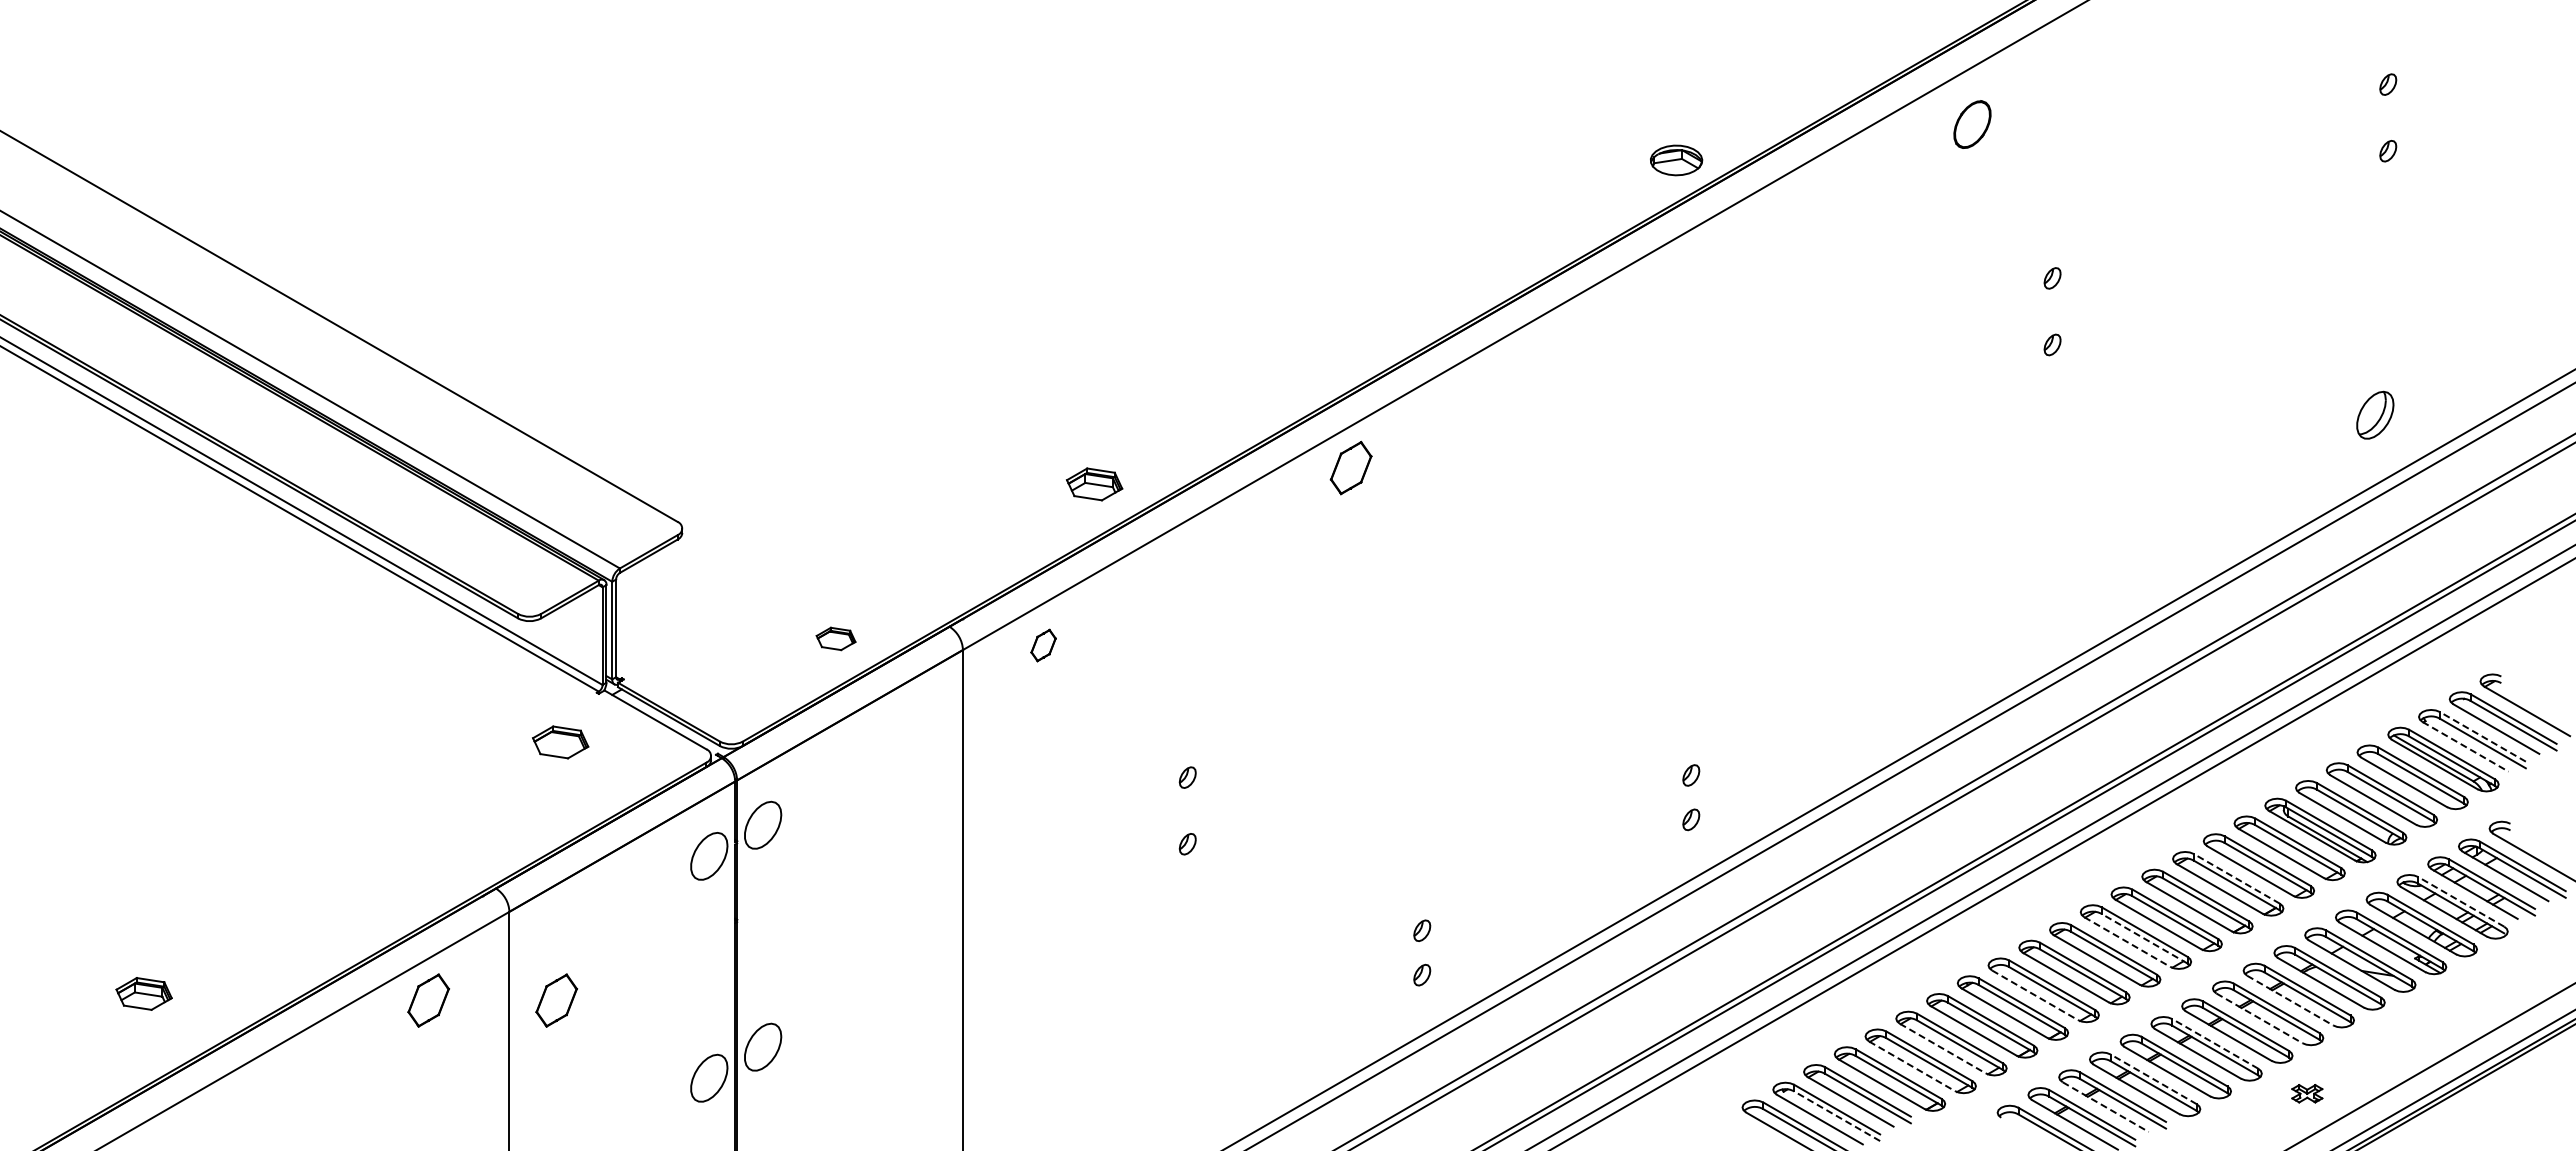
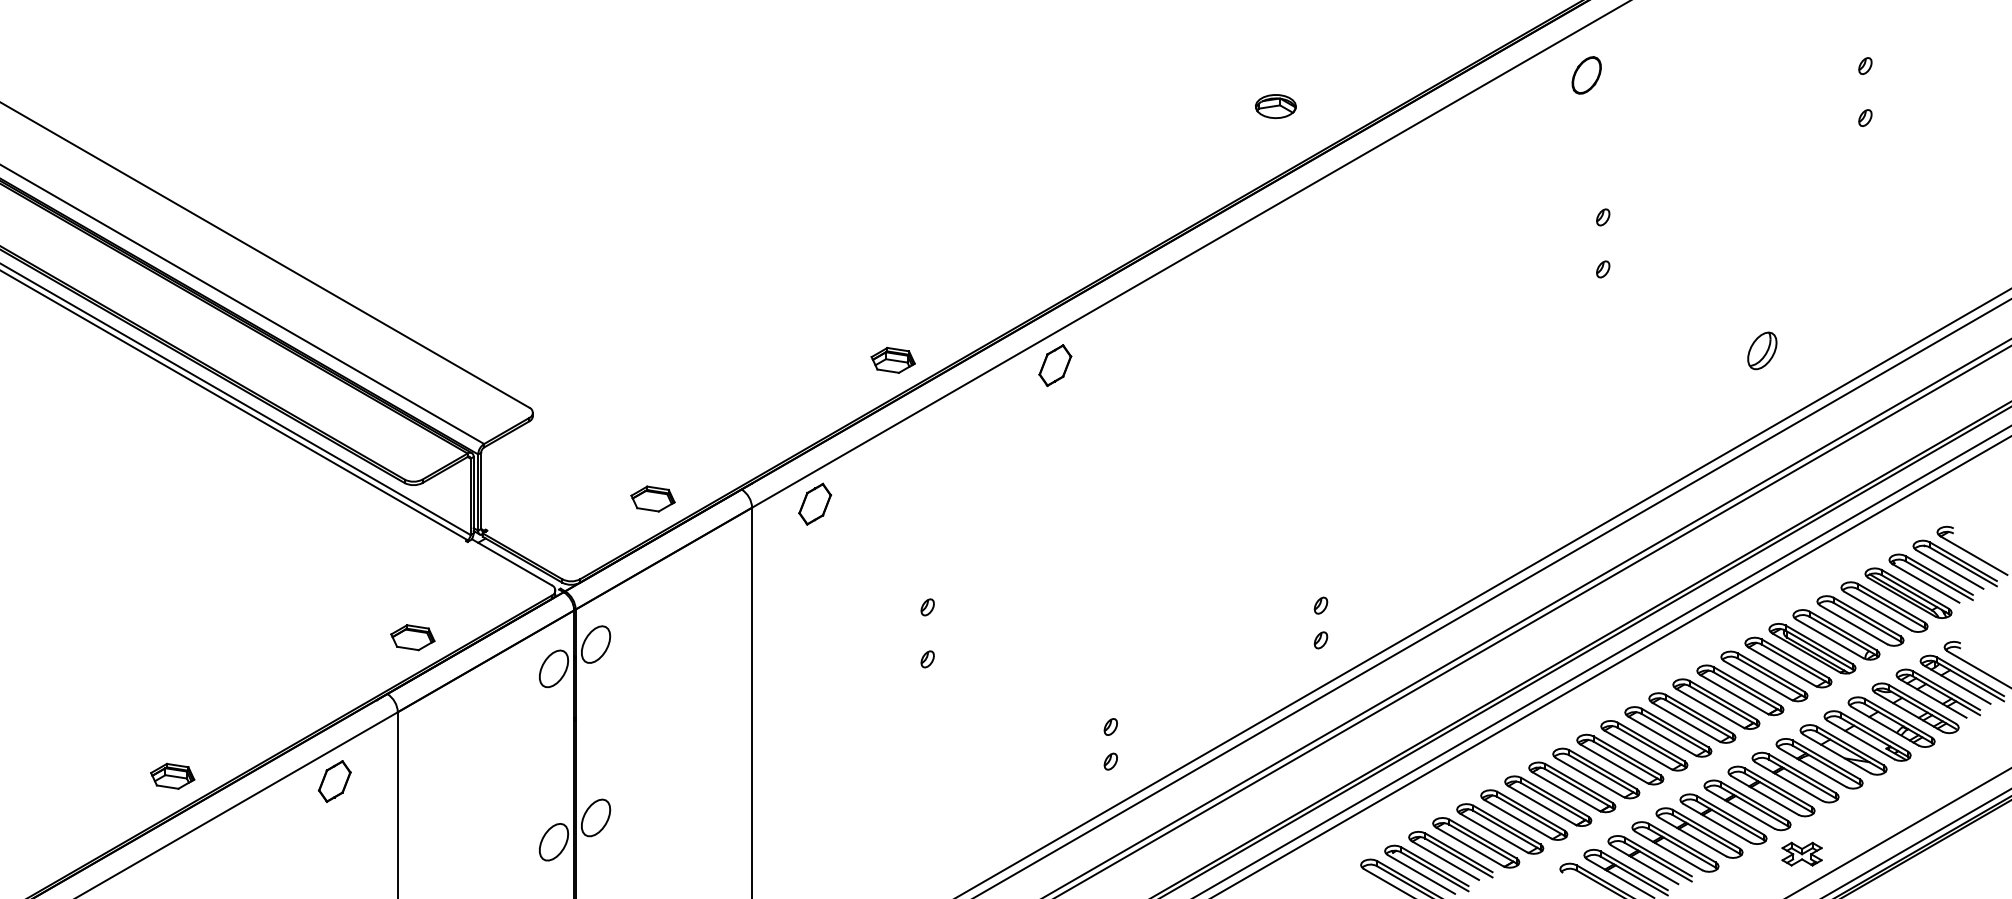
part: (1972, 124) -> (1586, 75), moved
part: (1676, 160) -> (1275, 106), moved
part: (2375, 414) -> (1762, 350), moved
part: (1094, 484) -> (893, 360), moved
part: (835, 638) -> (652, 498), size x1.43
part: (1043, 645) -> (815, 504), size x1.67
line: (2482, 736) -> (1939, 575), dashed -> solid
part: (560, 742) -> (412, 637), moved
line: (2465, 746) -> (1925, 583), dashed -> solid
line: (2236, 878) -> (1746, 686), dashed -> solid
line: (2461, 901) -> (1922, 704), dashed -> solid
line: (2144, 938) -> (1675, 733), dashed -> solid
line: (2127, 942) -> (1661, 736), dashed -> solid
part: (143, 993) -> (172, 775), moved
line: (2035, 995) -> (1589, 777), dashed -> solid
part: (556, 1000) -> (434, 781), removed
line: (2290, 1000) -> (1789, 781), dashed -> solid
line: (2259, 1018) -> (1764, 795), dashed -> solid
line: (2215, 1043) -> (1730, 815), dashed -> solid
line: (1942, 1048) -> (1517, 818), dashed -> solid
line: (1912, 1066) -> (1493, 833), dashed -> solid
line: (2153, 1079) -> (1682, 843), dashed -> solid
part: (2307, 1093) -> (1802, 854), size x1.67
line: (2105, 1107) -> (1644, 865), dashed -> solid
line: (1837, 1116) -> (1435, 872), dashed -> solid

